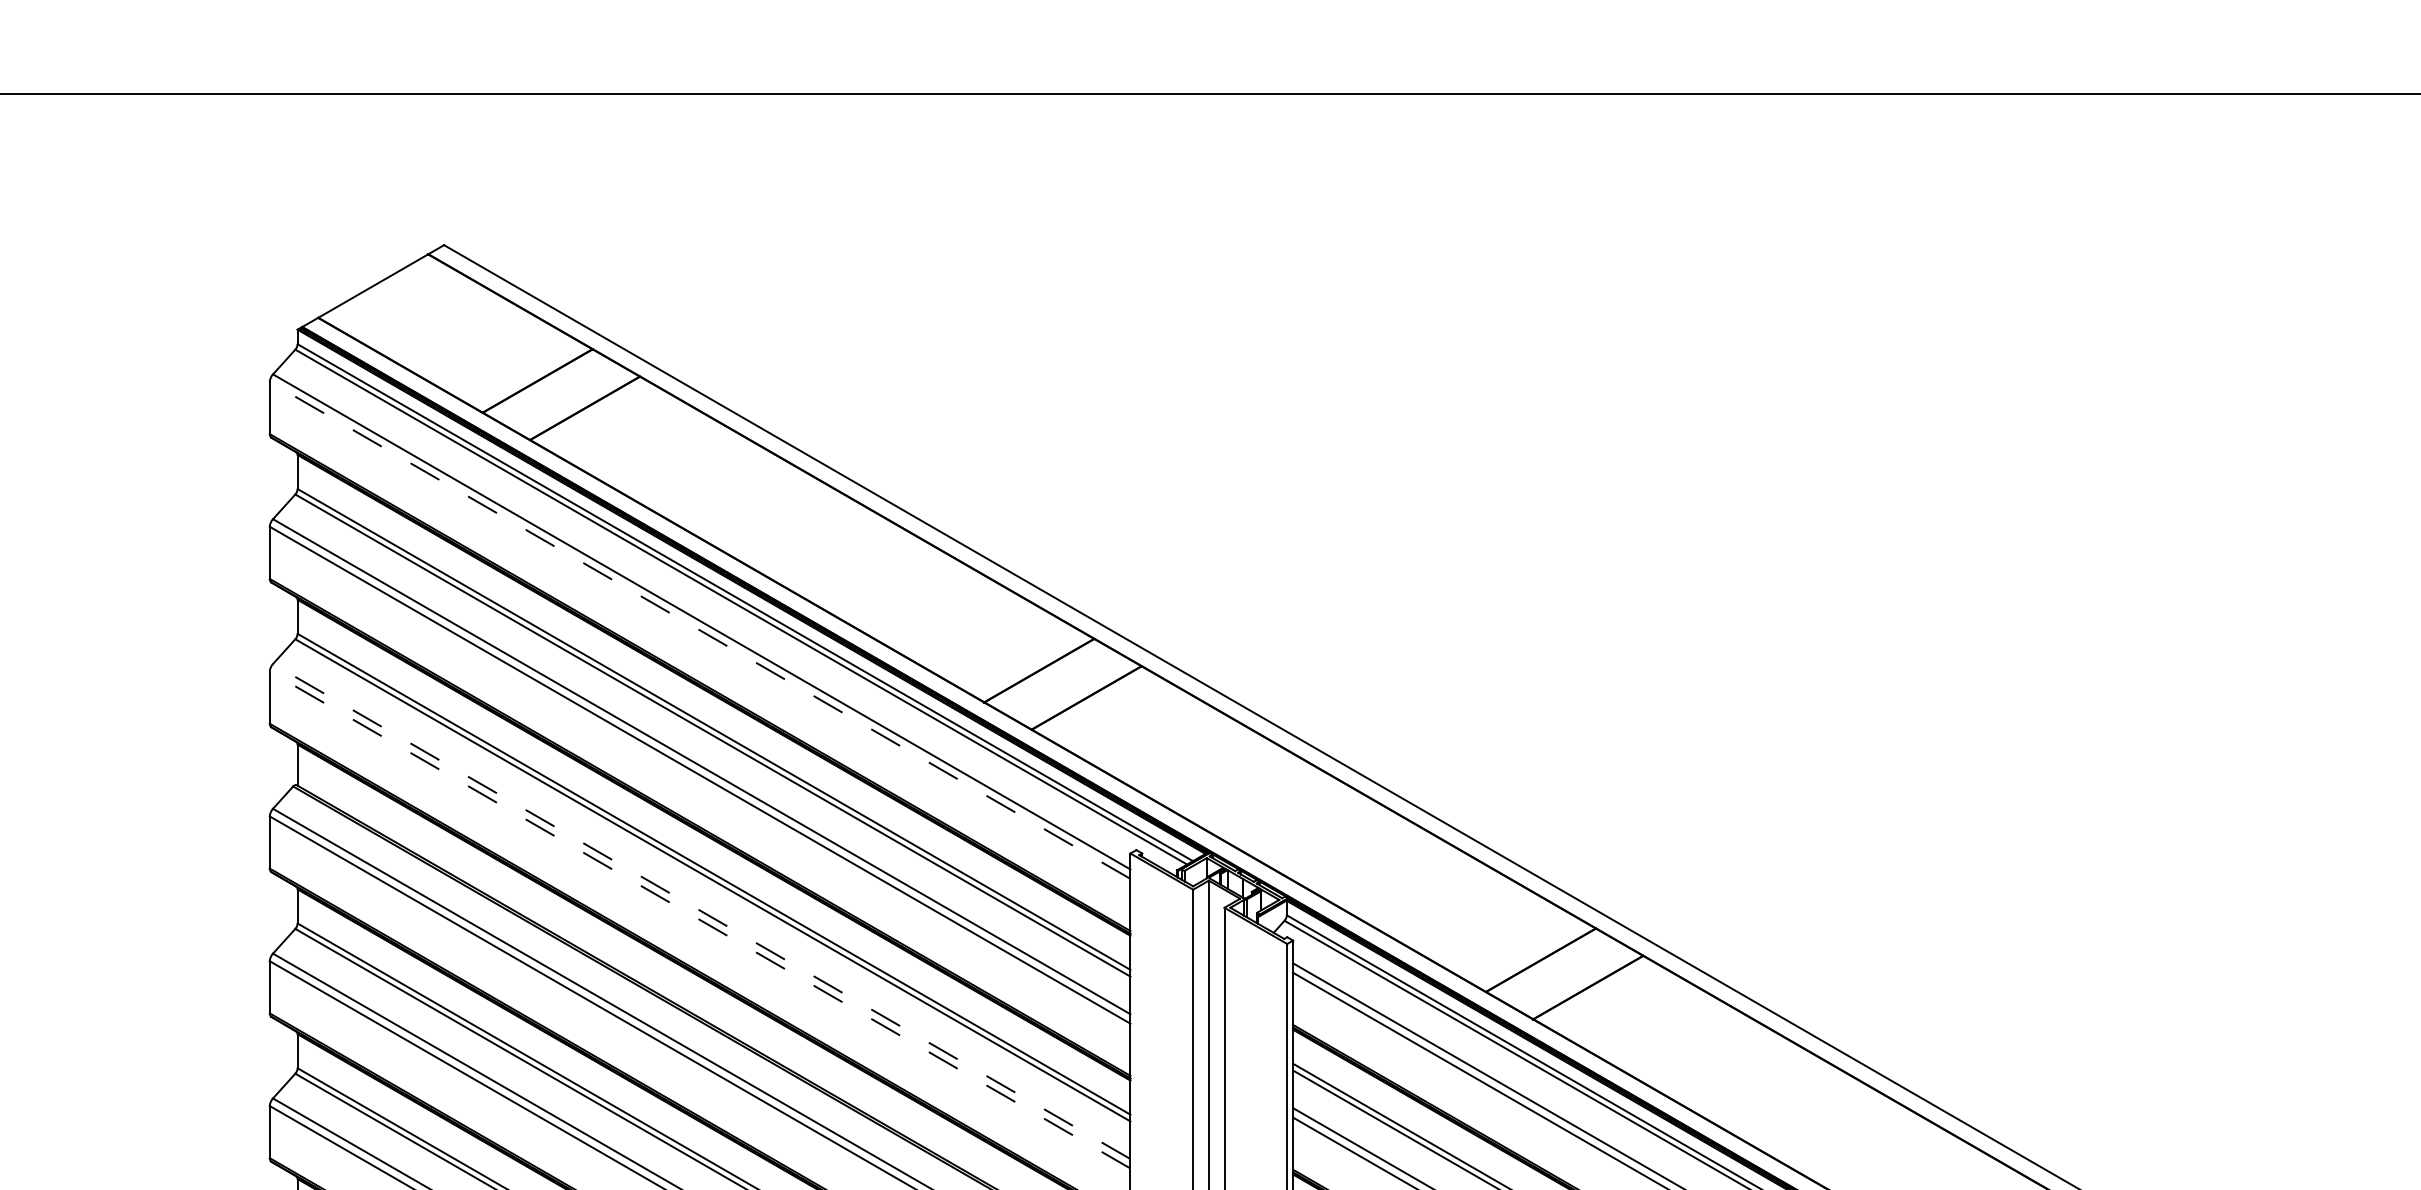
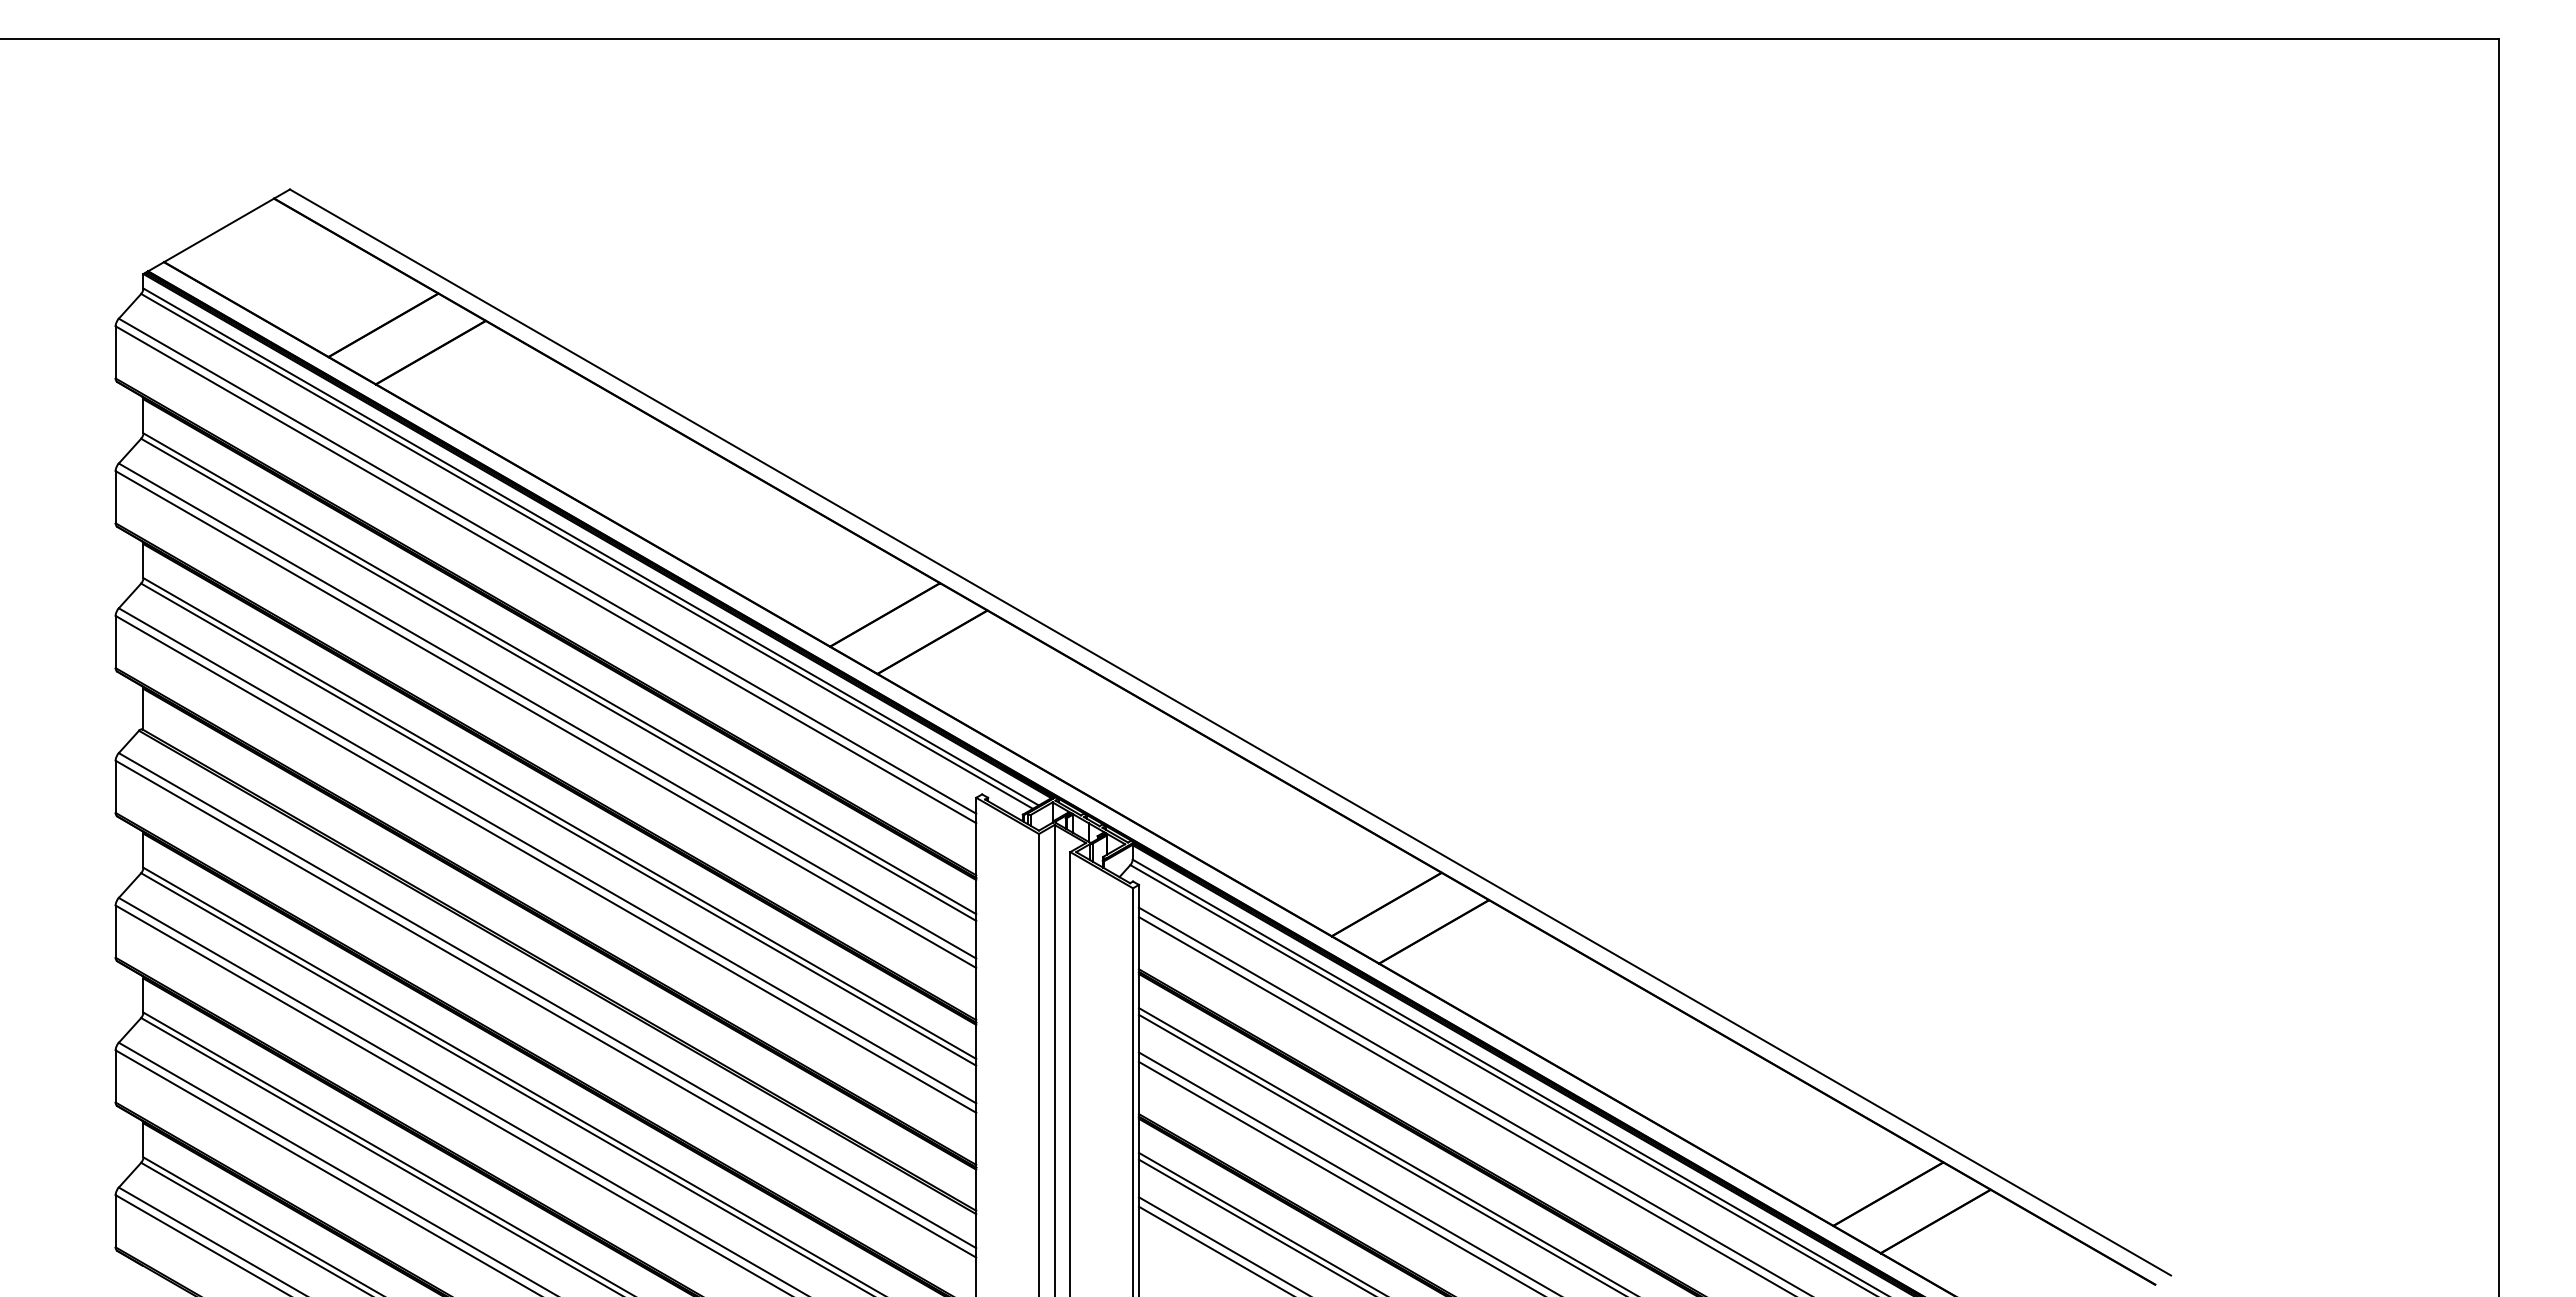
line: (699, 630) -> (545, 574), dashed -> solid
line: (701, 911) -> (547, 855), dashed -> solid
line: (699, 920) -> (545, 864), dashed -> solid

